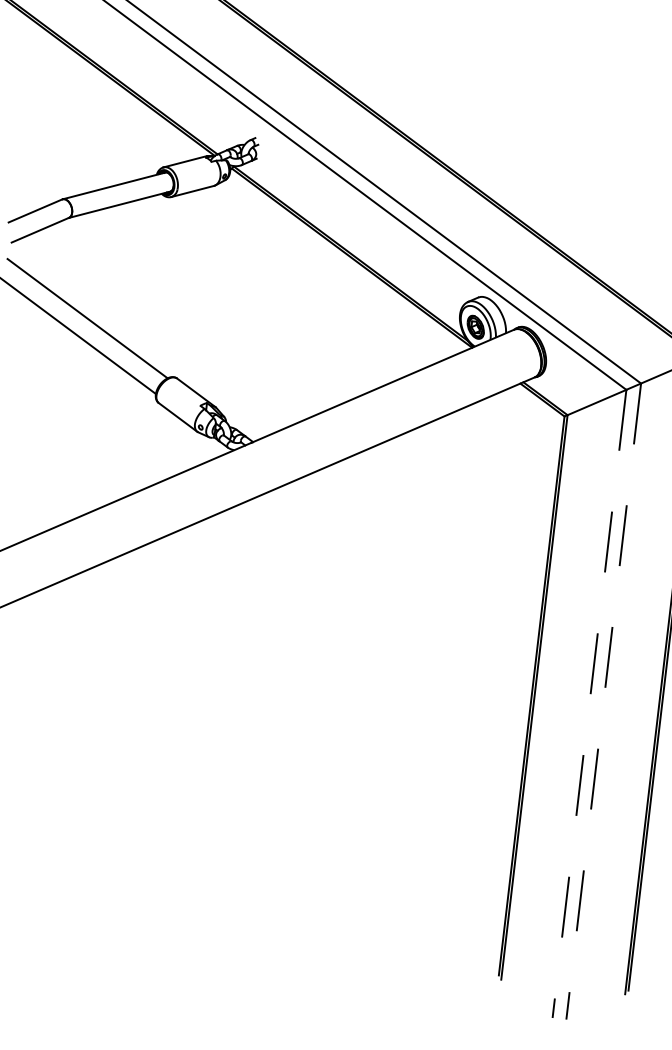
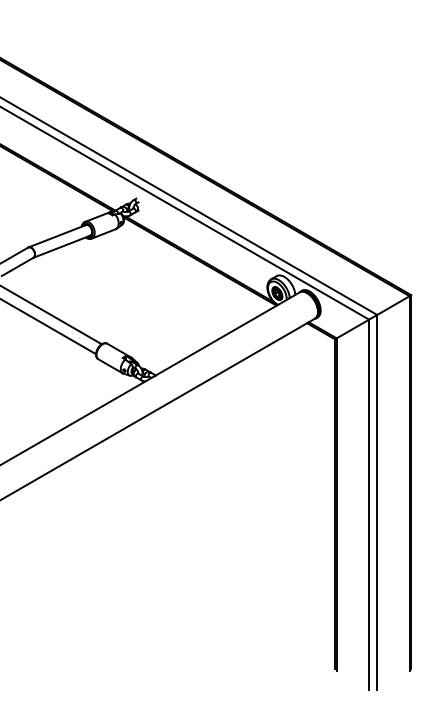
line: (604, 701) -> (377, 502), dashed -> solid
line: (589, 705) -> (369, 505), dashed -> solid

